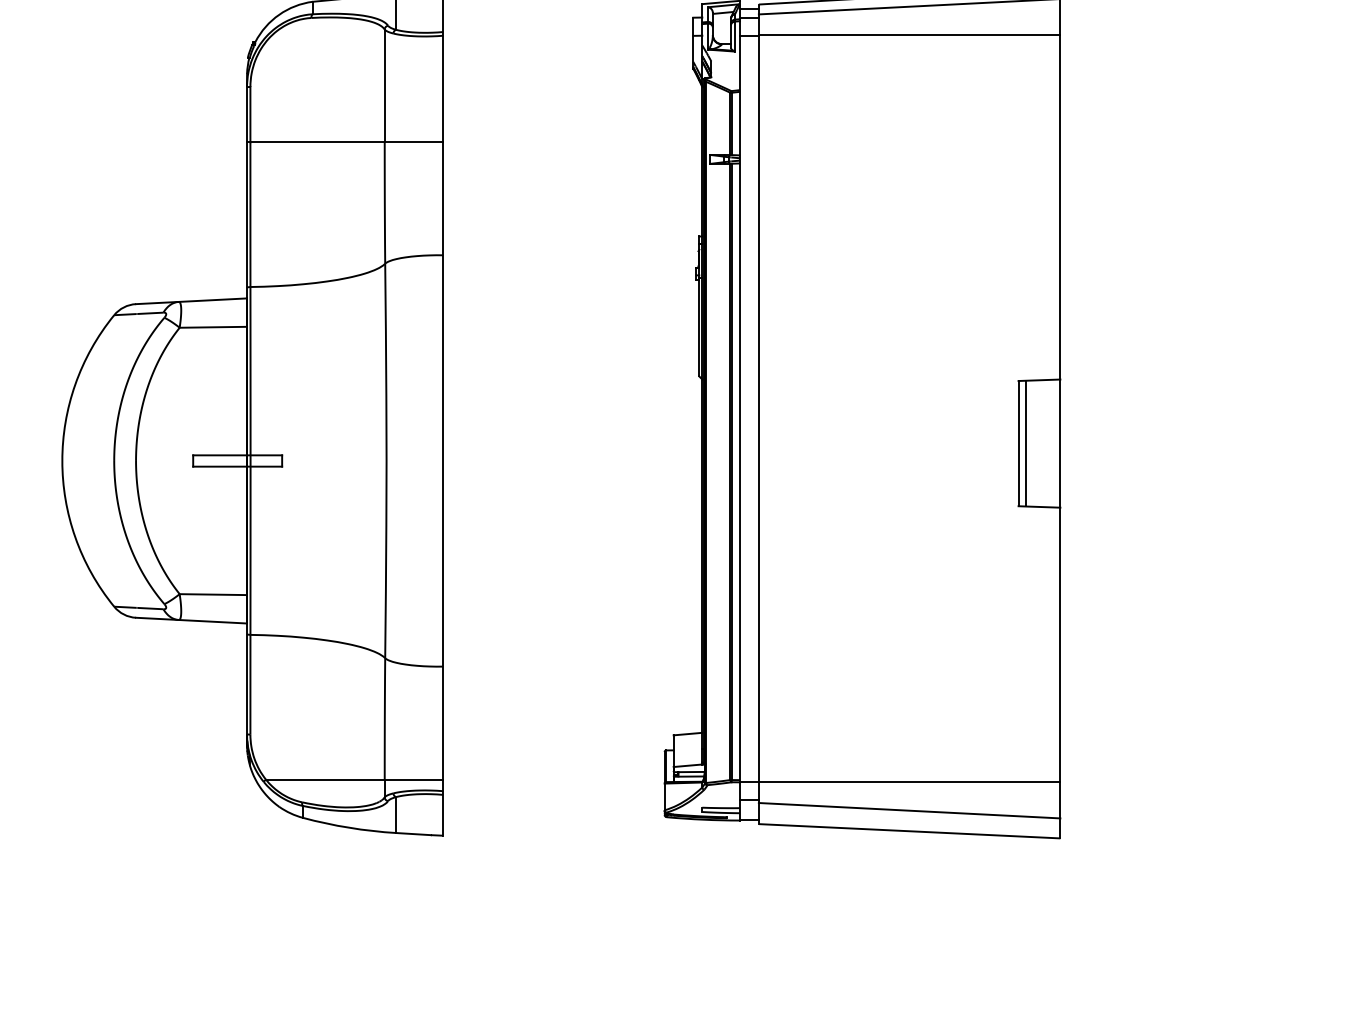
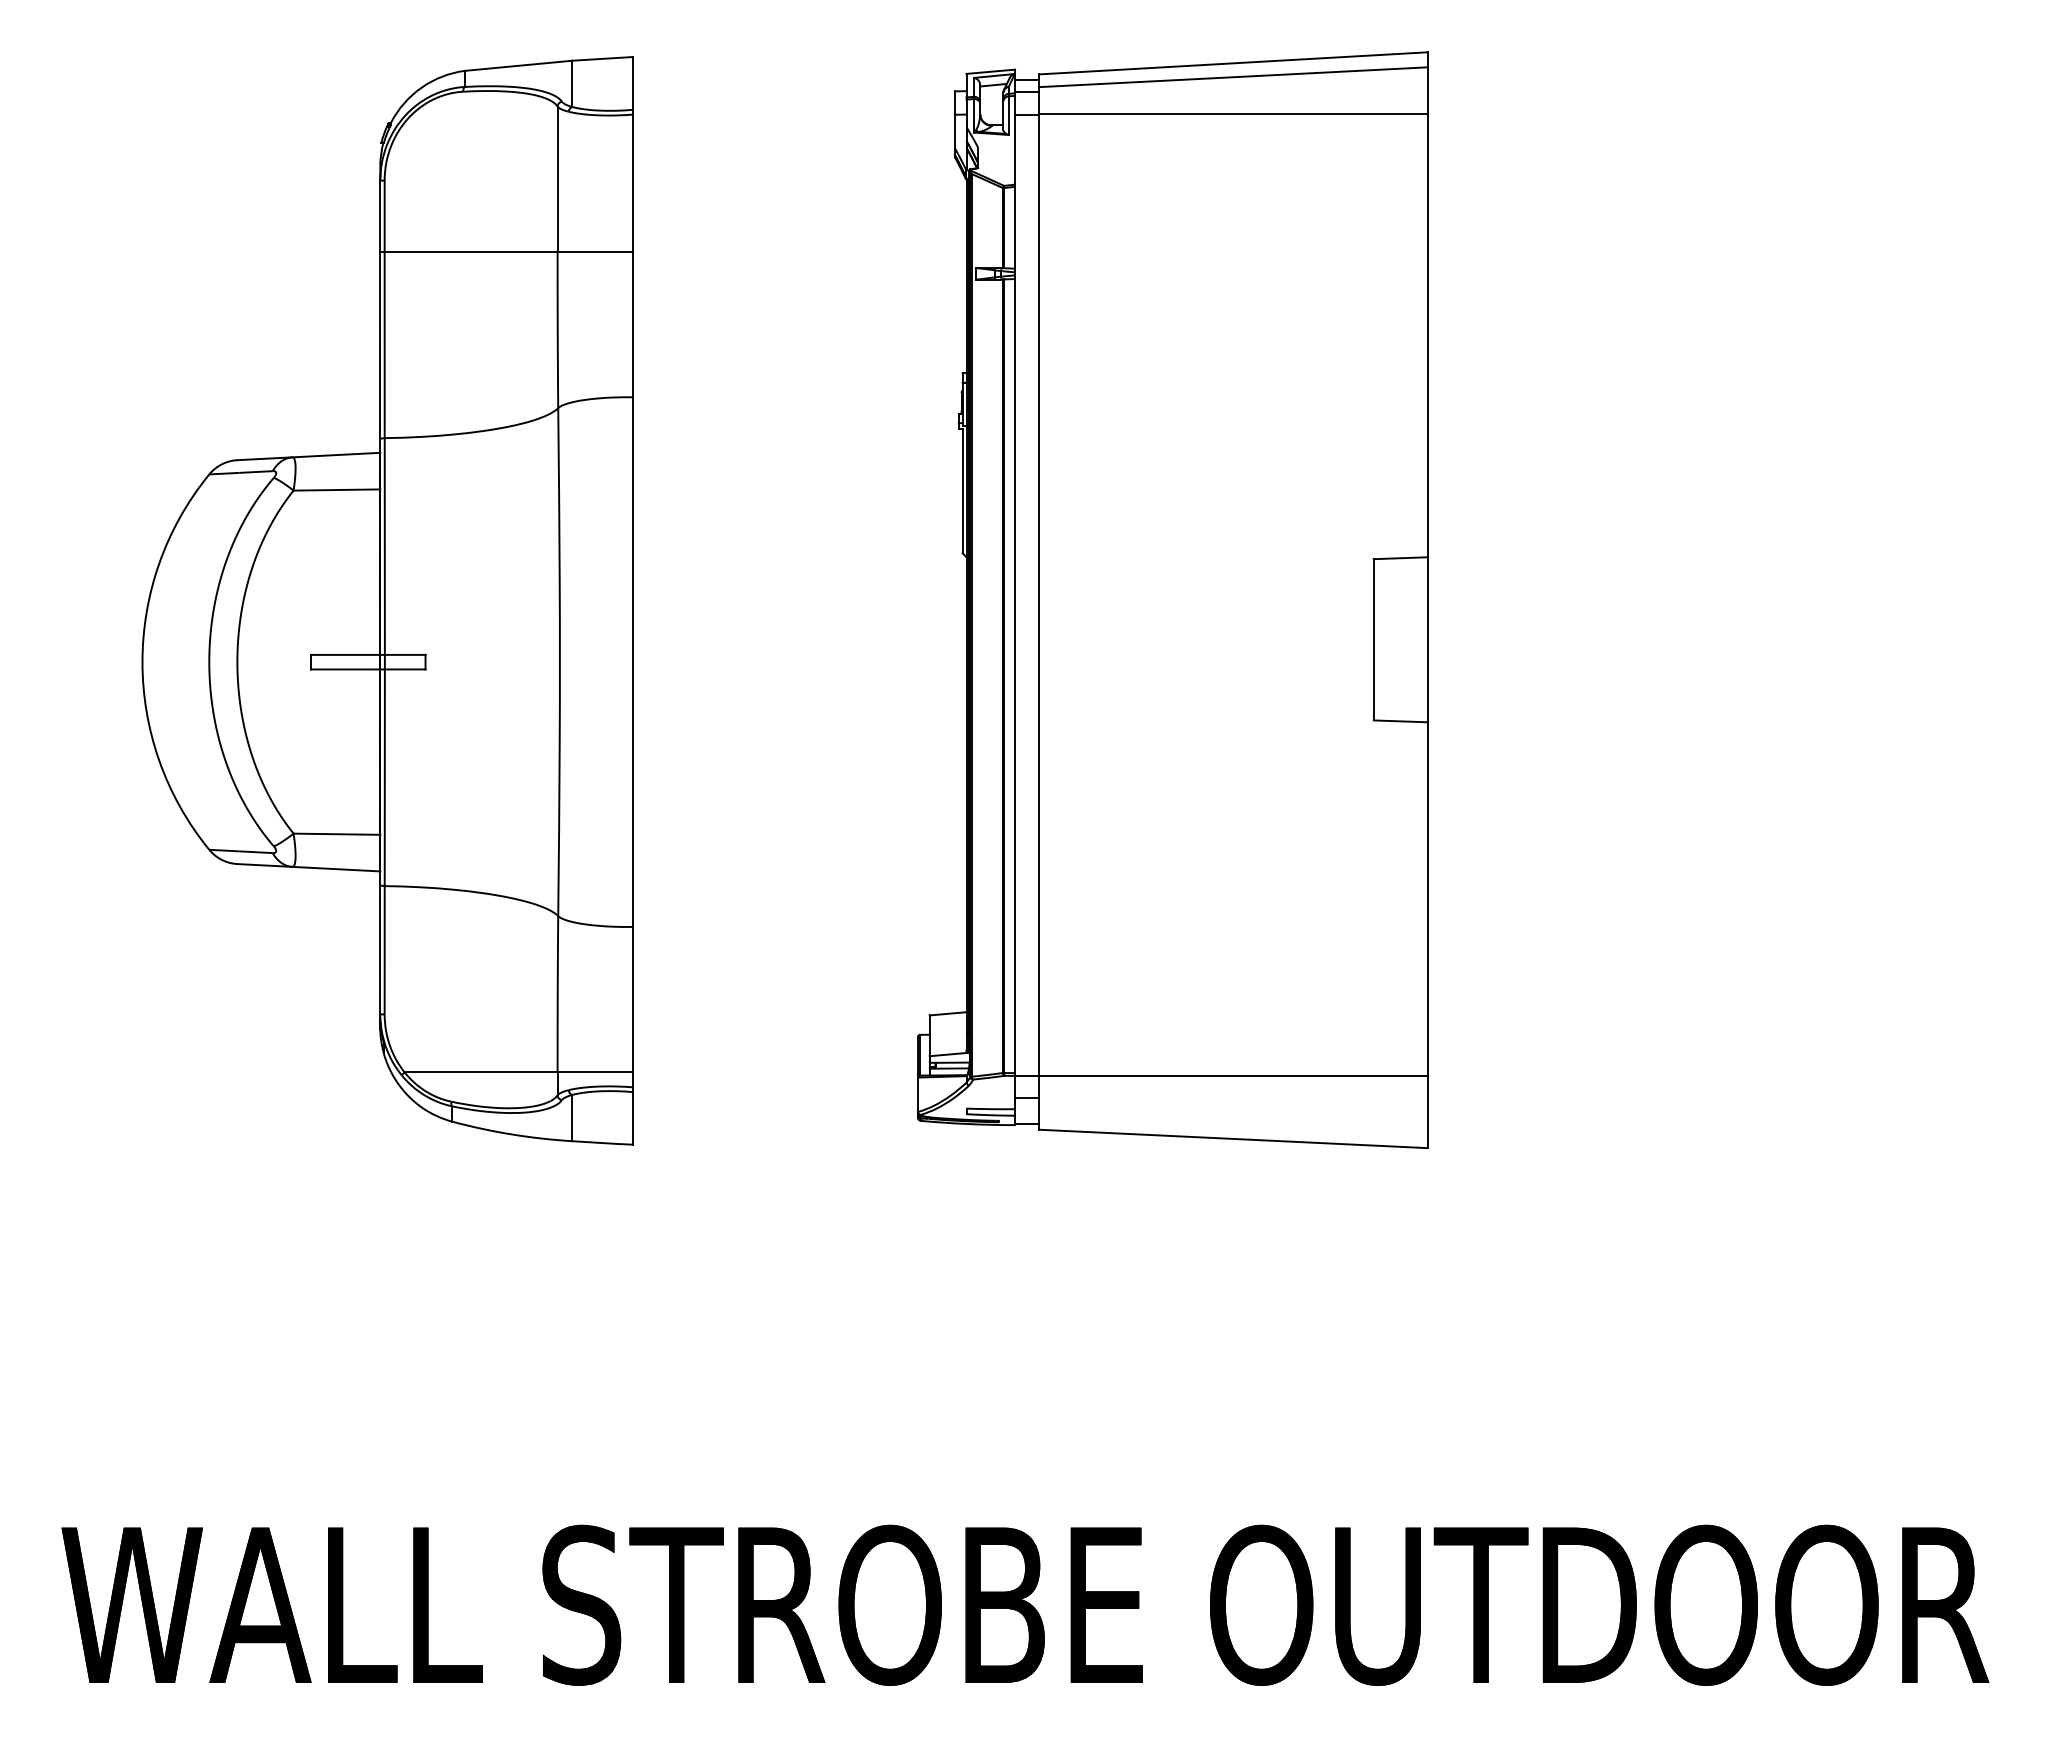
line: (1025, 443) -> (1382, 639), removed
line: (909, 810) -> (1233, 1112), removed

